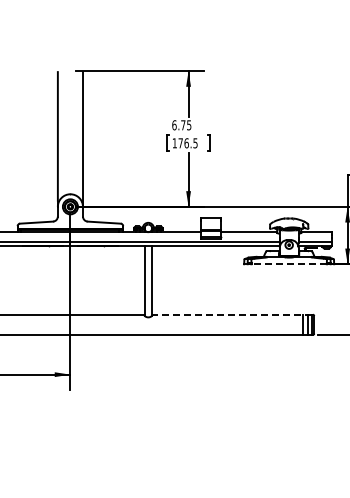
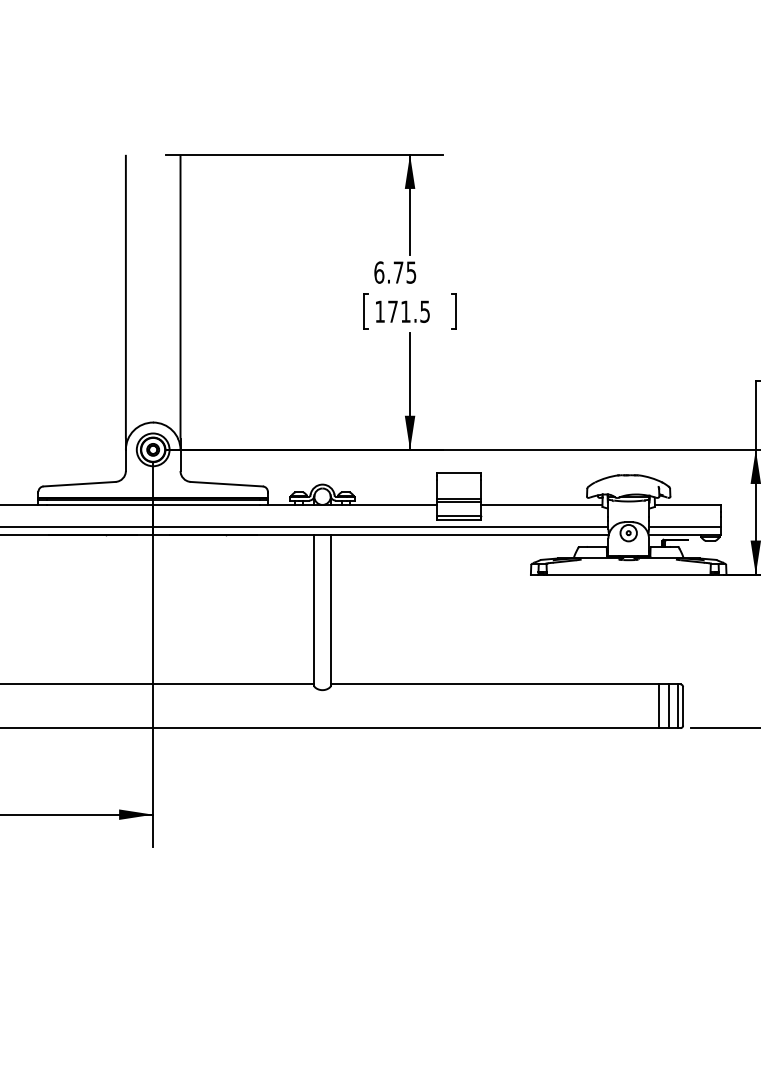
text: (186, 143) -> (405, 312), 176.5 -> 171.5
line: (289, 264) -> (629, 575), dashed -> solid
line: (231, 314) -> (503, 683), dashed -> solid

